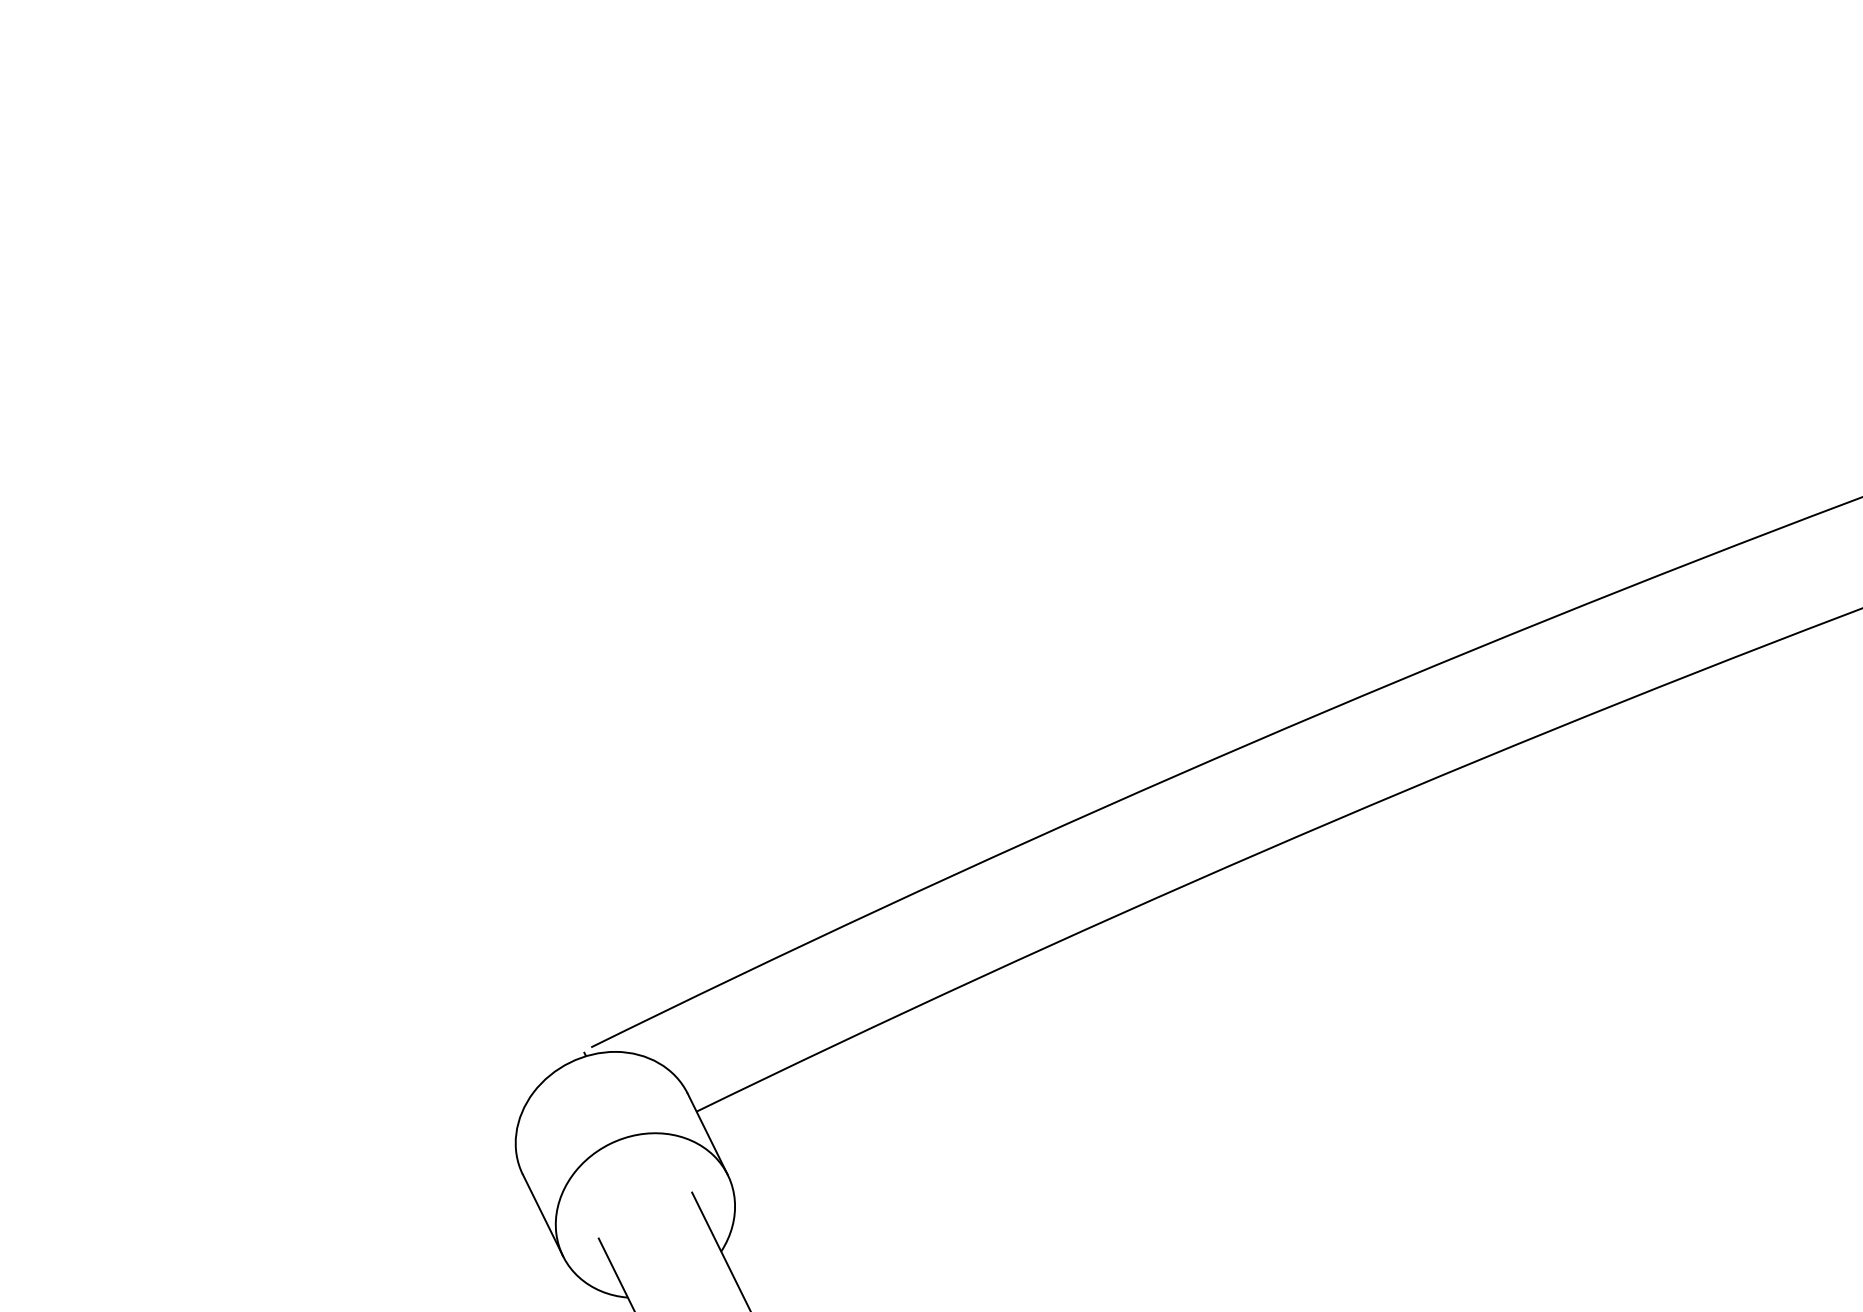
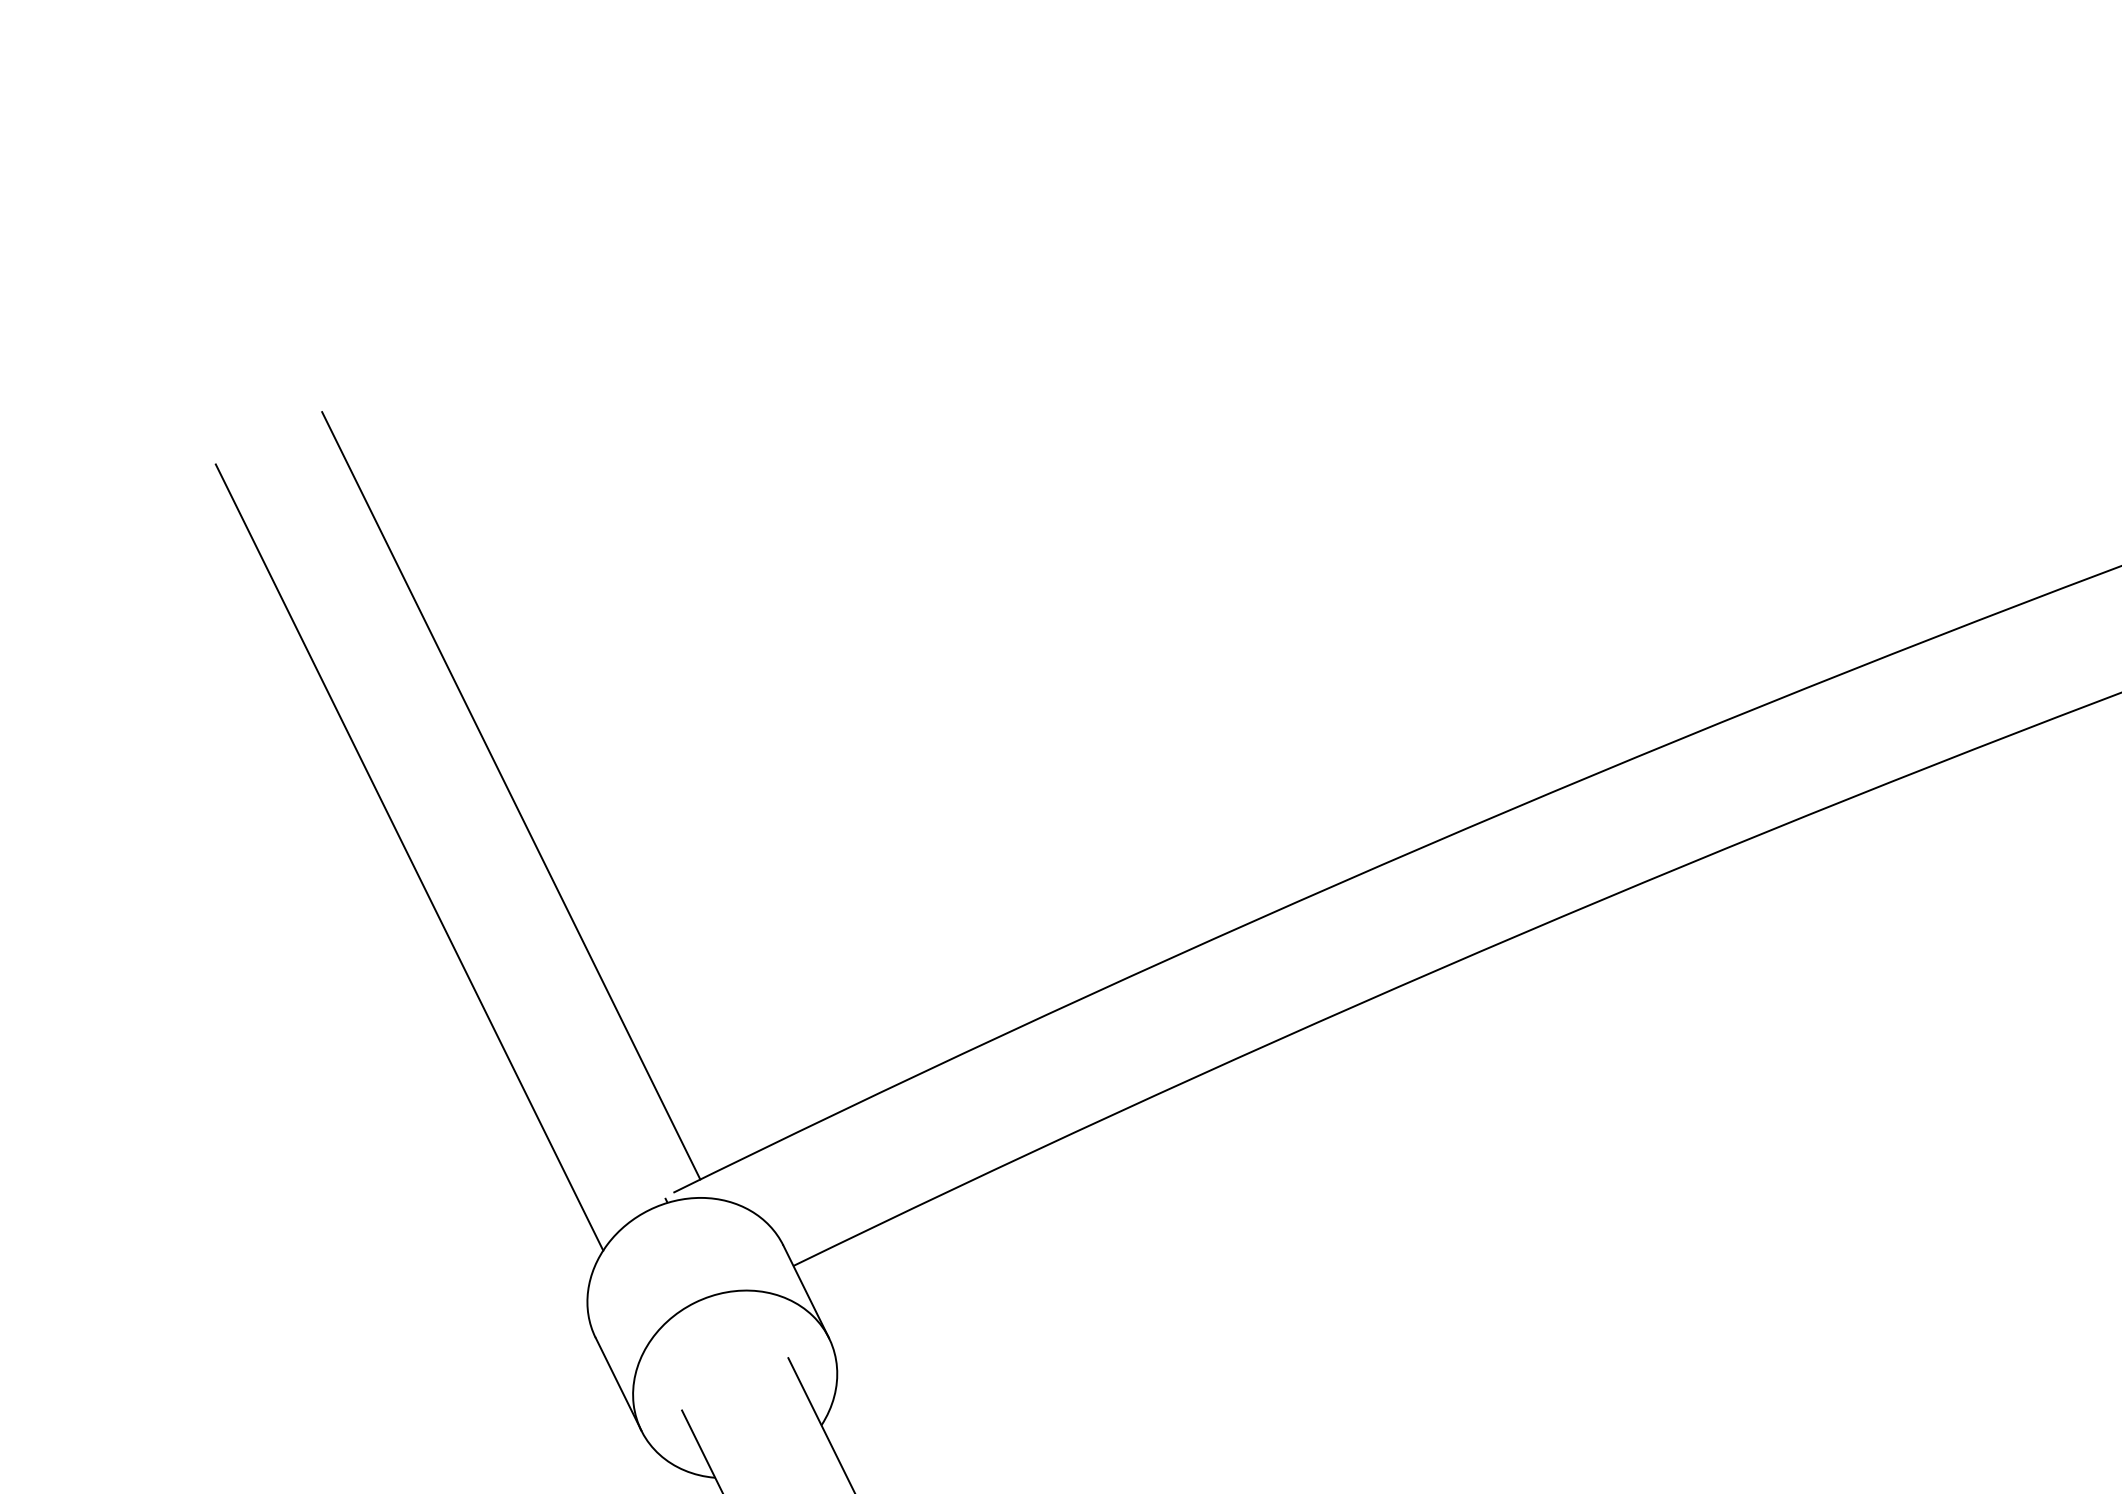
line: (449, 698) -> (511, 795), added
line: (359, 753) -> (409, 857), added

